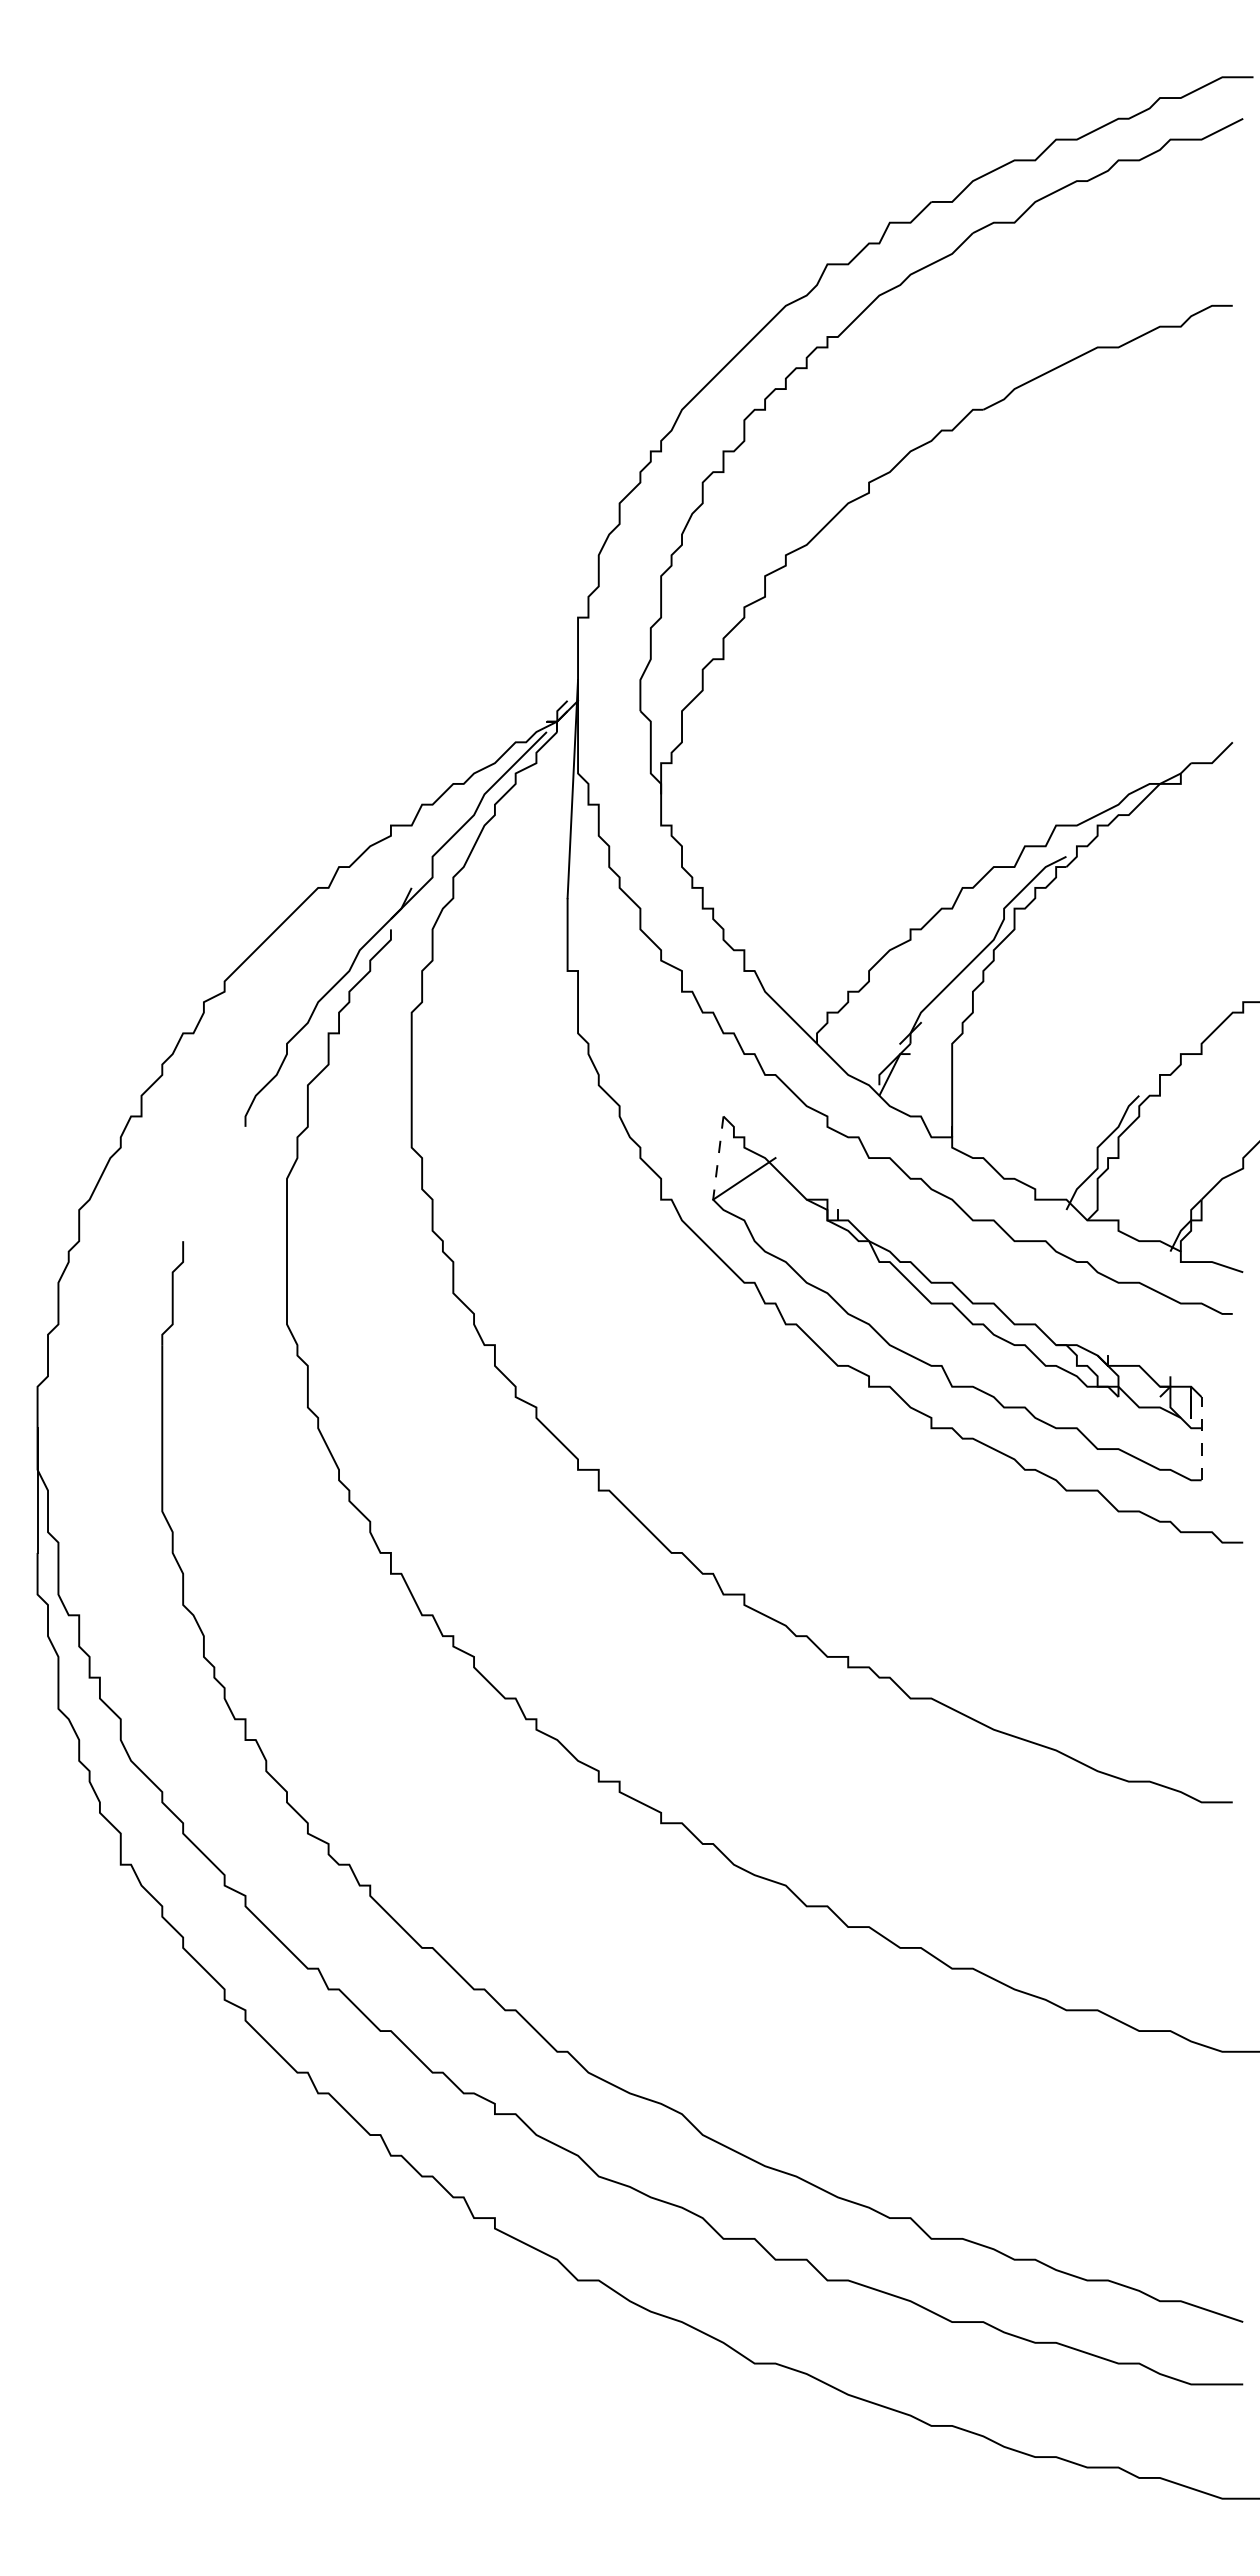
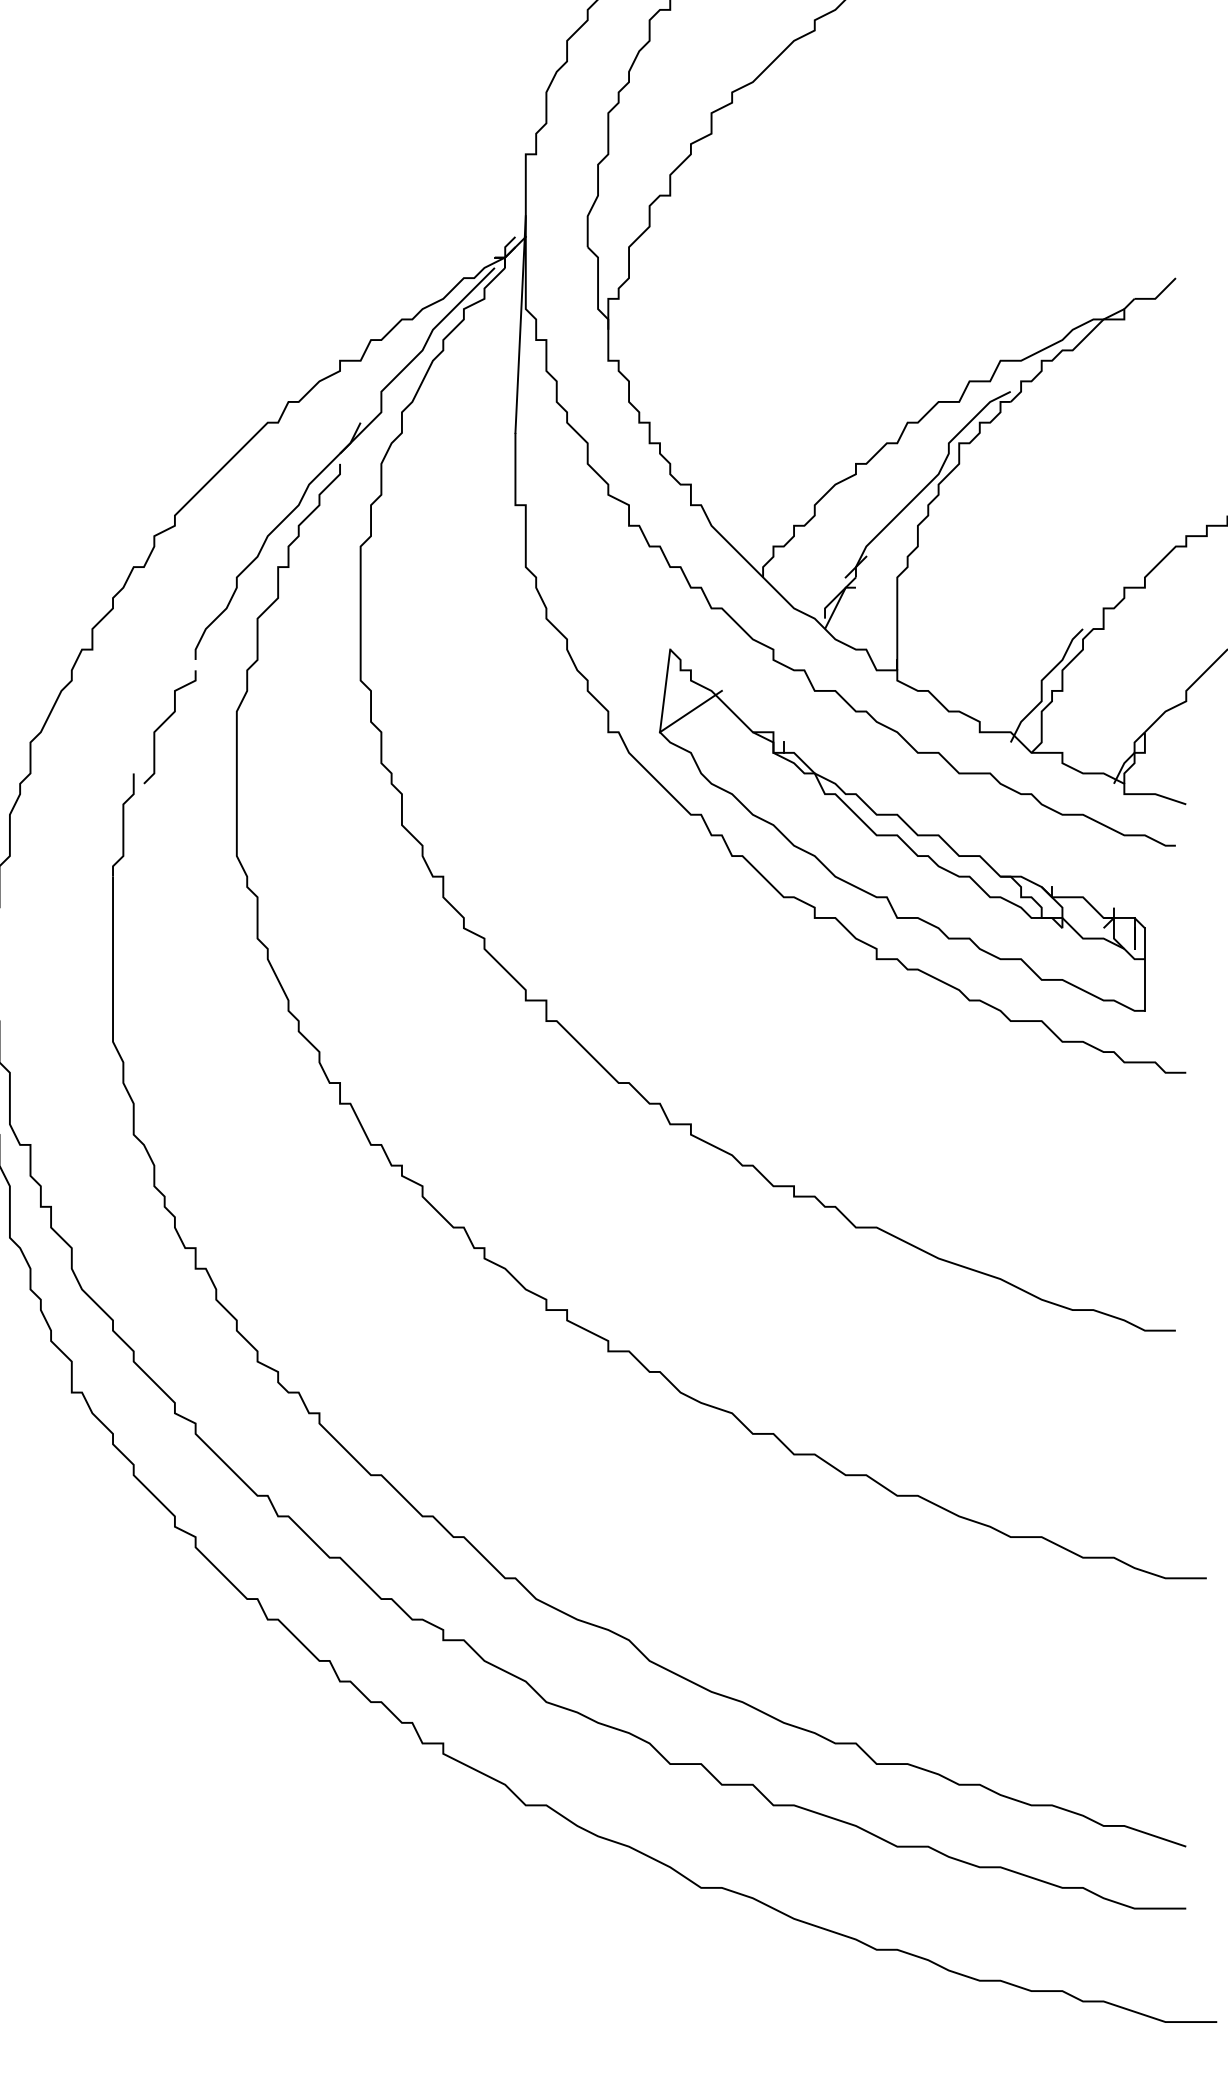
line: (718, 1158) -> (665, 691), dashed -> solid
curve: (215, 1189) -> (165, 722), added
line: (1201, 1438) -> (1144, 969), dashed -> solid

